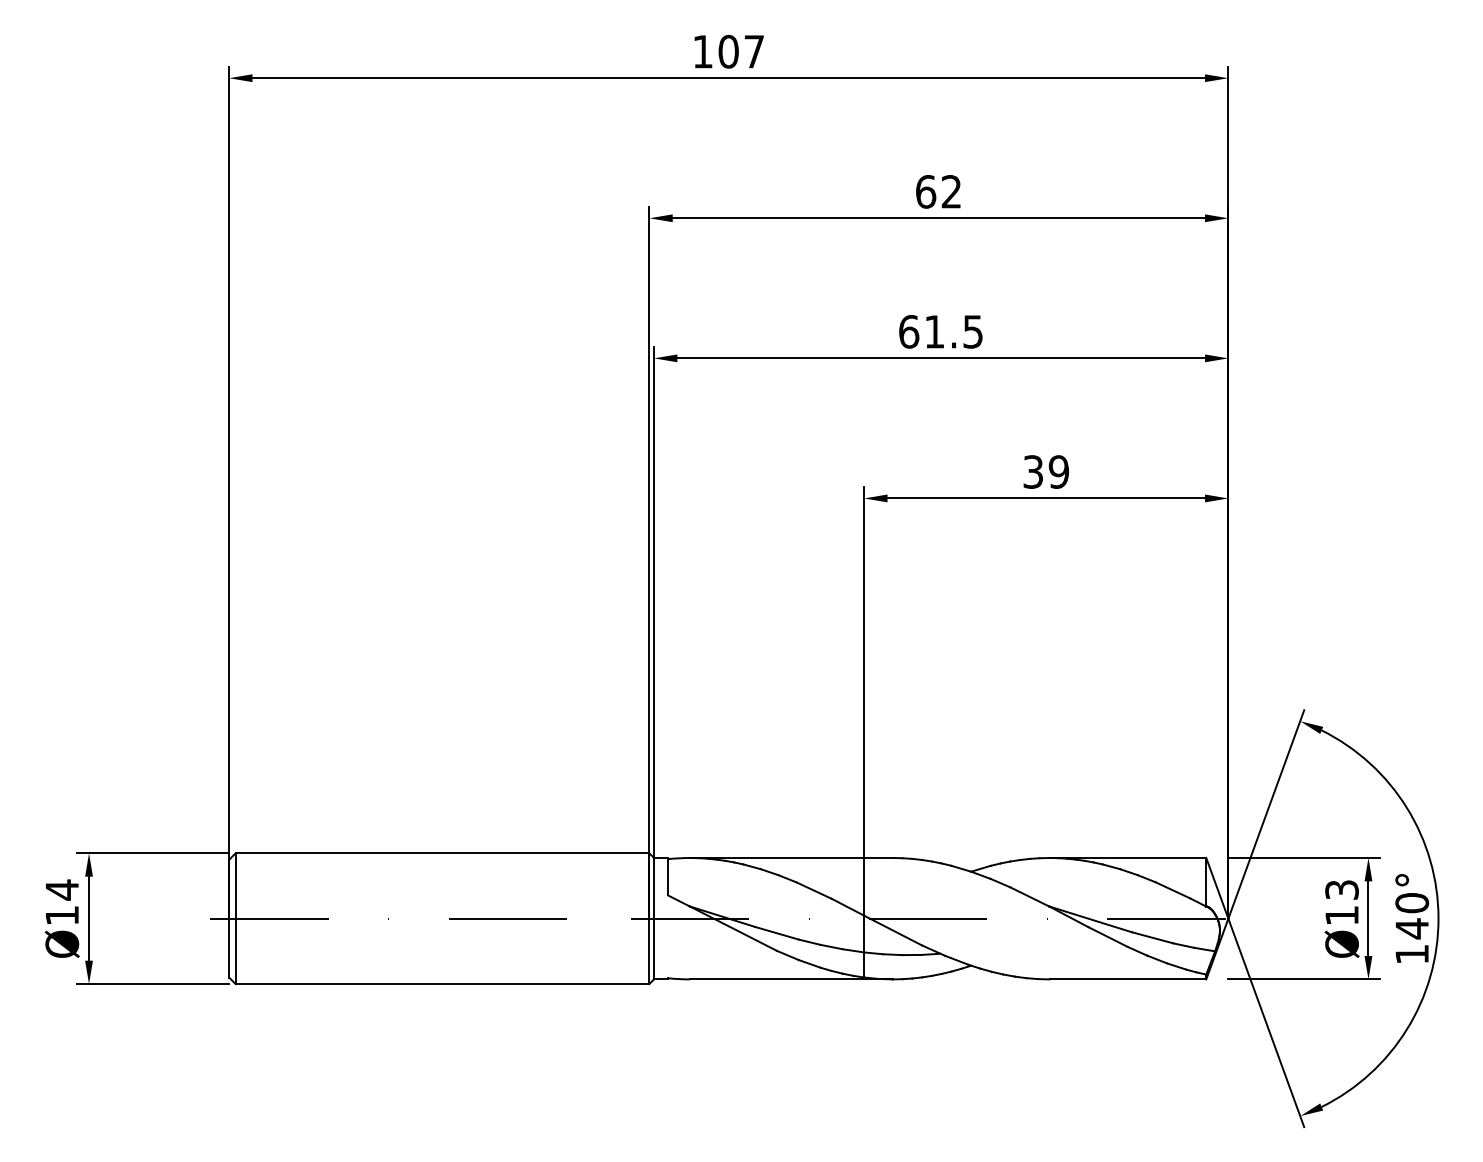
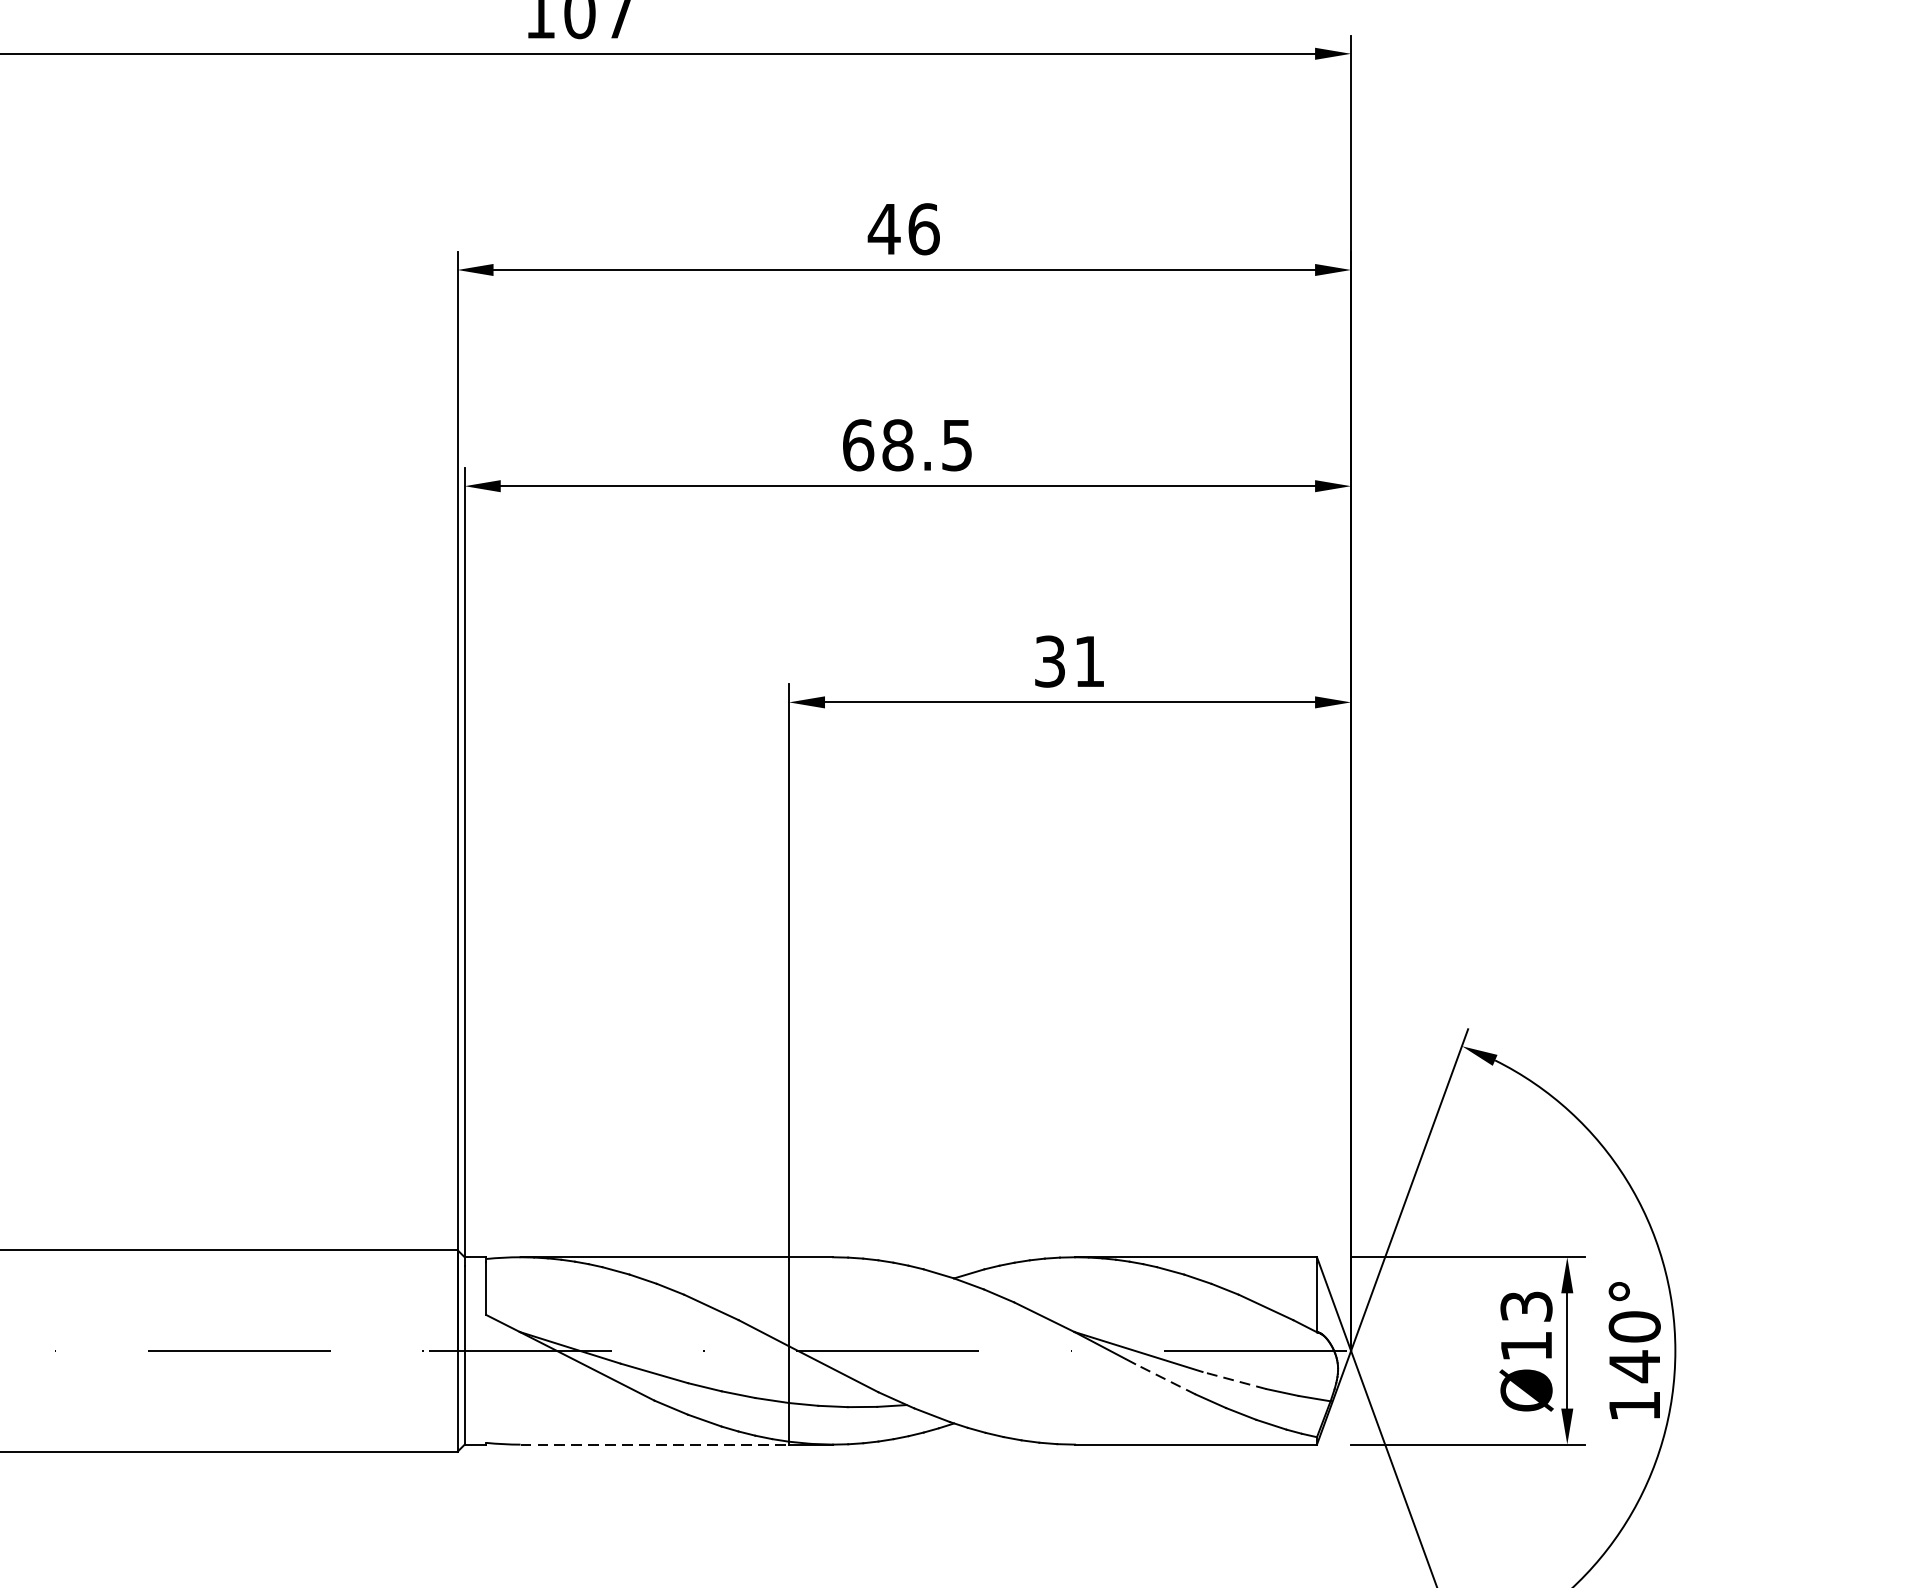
text: (938, 191) -> (903, 228), 62 -> 46
text: (934, 331) -> (897, 444), 61.5 -> 68.5
text: (1058, 471) -> (1088, 660), 39 -> 31
line: (1108, 937) -> (1166, 1379), solid -> dashed
line: (1152, 937) -> (1233, 1379), solid -> dashed
line: (777, 979) -> (655, 1444), solid -> dashed

